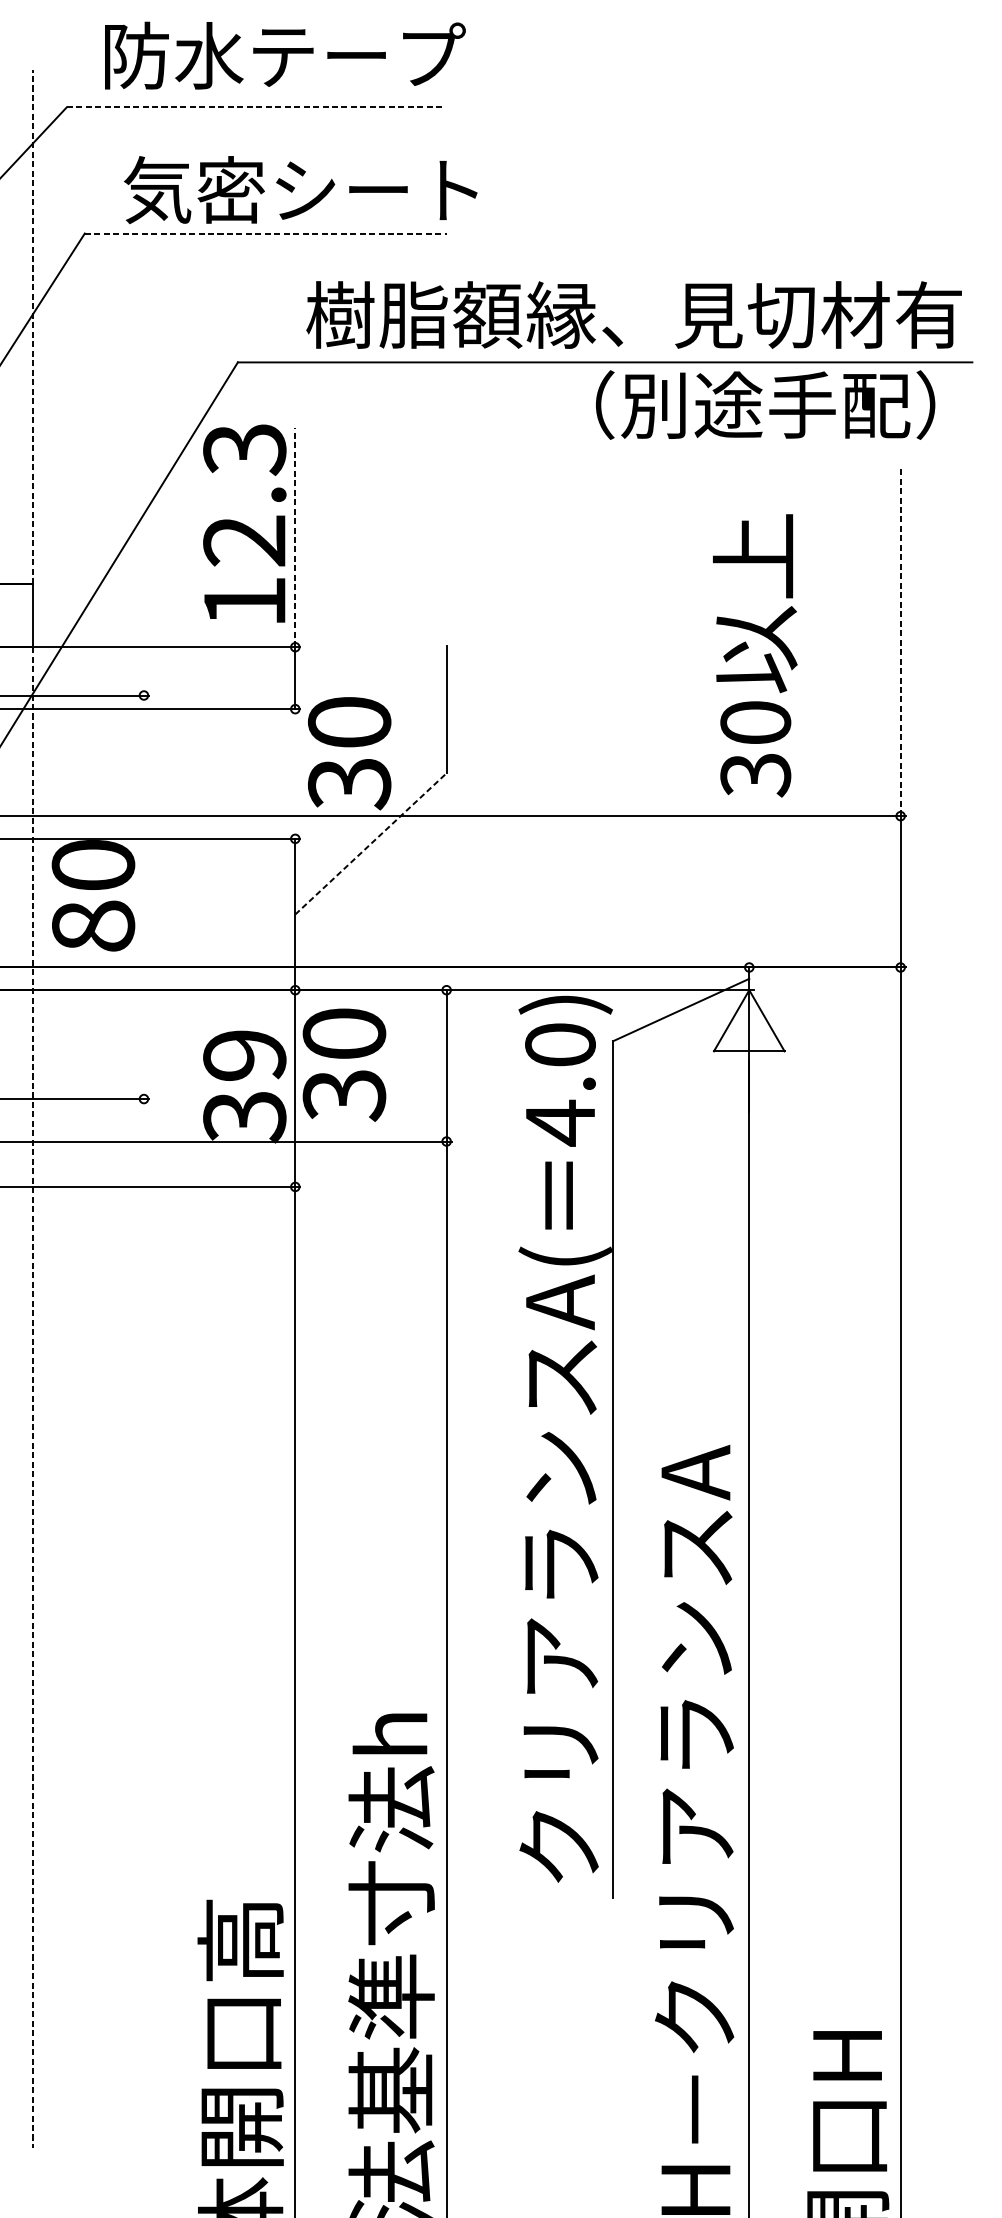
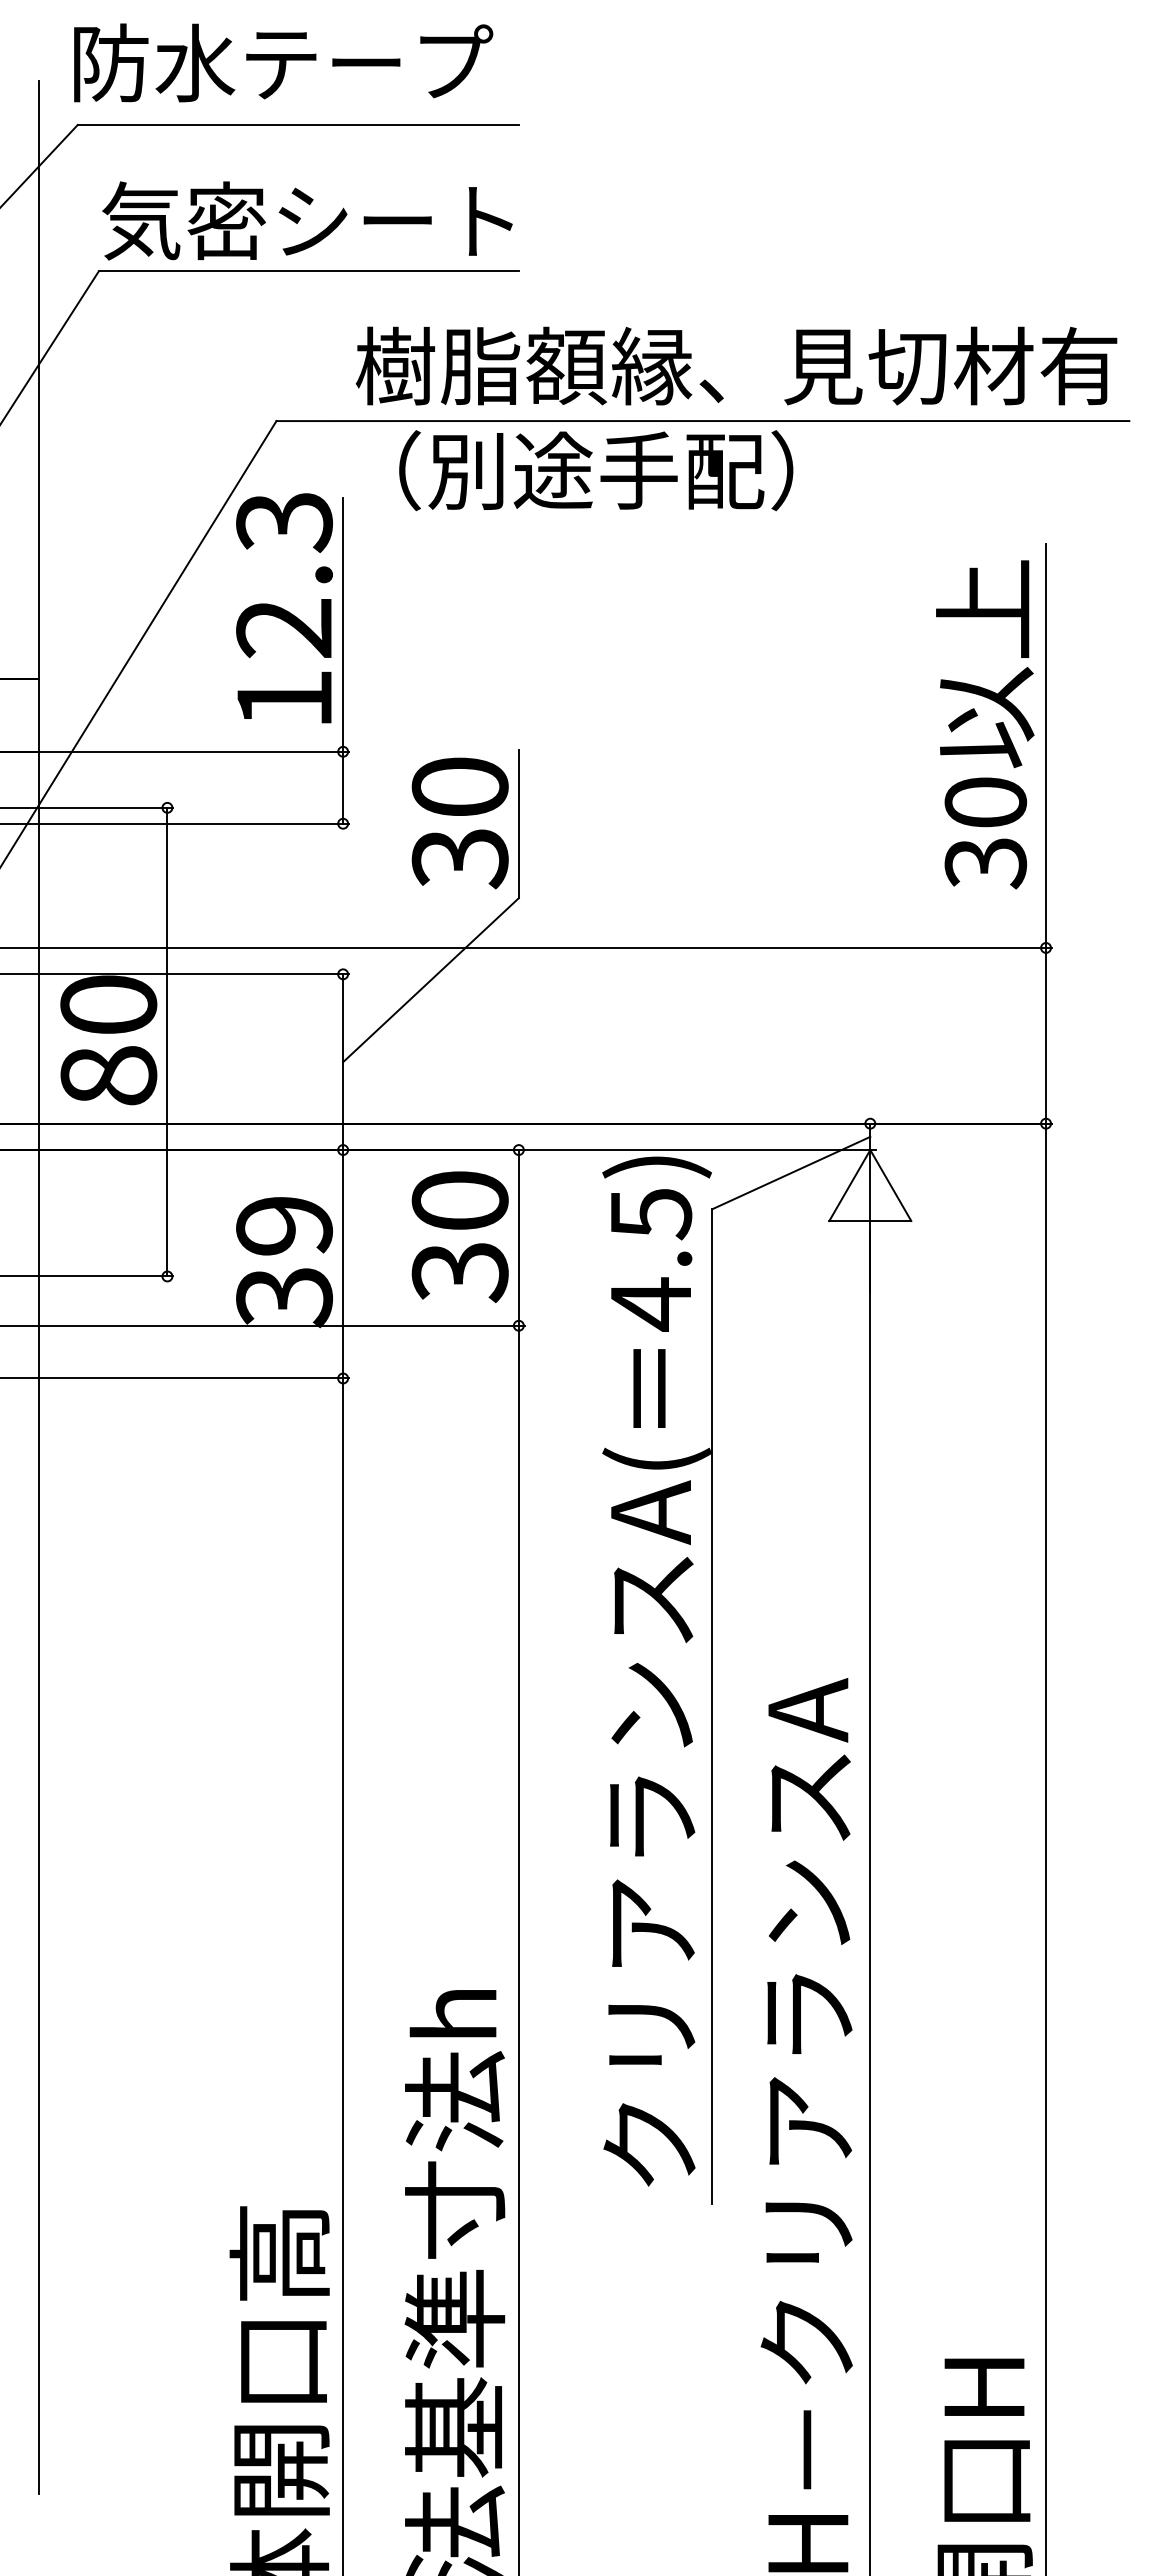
text: (285, 55) -> (283, 62), moved
line: (256, 107) -> (298, 125), dashed -> solid
text: (300, 189) -> (307, 220), moved
line: (266, 233) -> (309, 271), dashed -> solid
line: (32, 326) -> (38, 379), dashed -> solid
text: (765, 404) -> (596, 470), moved
line: (295, 537) -> (343, 624), dashed -> solid
line: (901, 641) -> (1046, 745), dashed -> solid
text: (755, 655) -> (985, 724), moved
text: (348, 753) -> (459, 823), moved
line: (371, 843) -> (431, 979), dashed -> solid
line: (144, 896) -> (167, 1041), added
text: (560, 1045) -> (651, 1214), 4.0) -> 4.5)
text: (343, 1065) -> (459, 1237), moved
line: (32, 1397) -> (38, 1623), dashed -> solid

